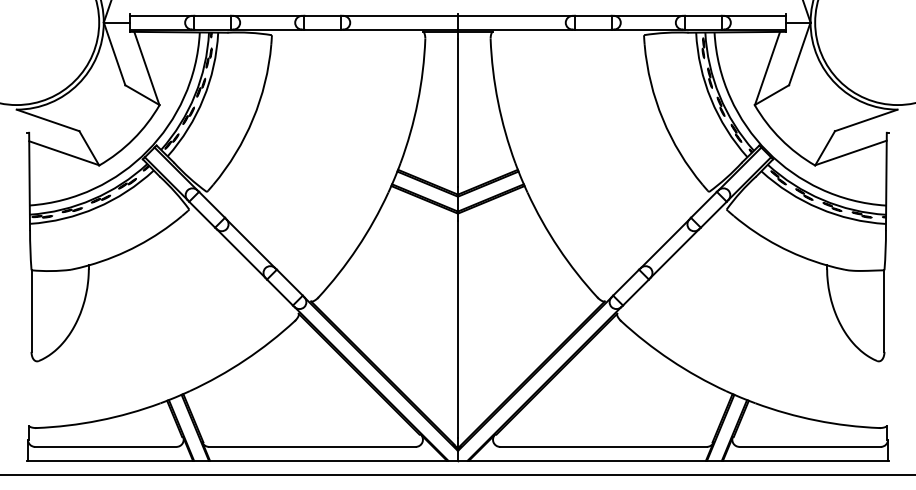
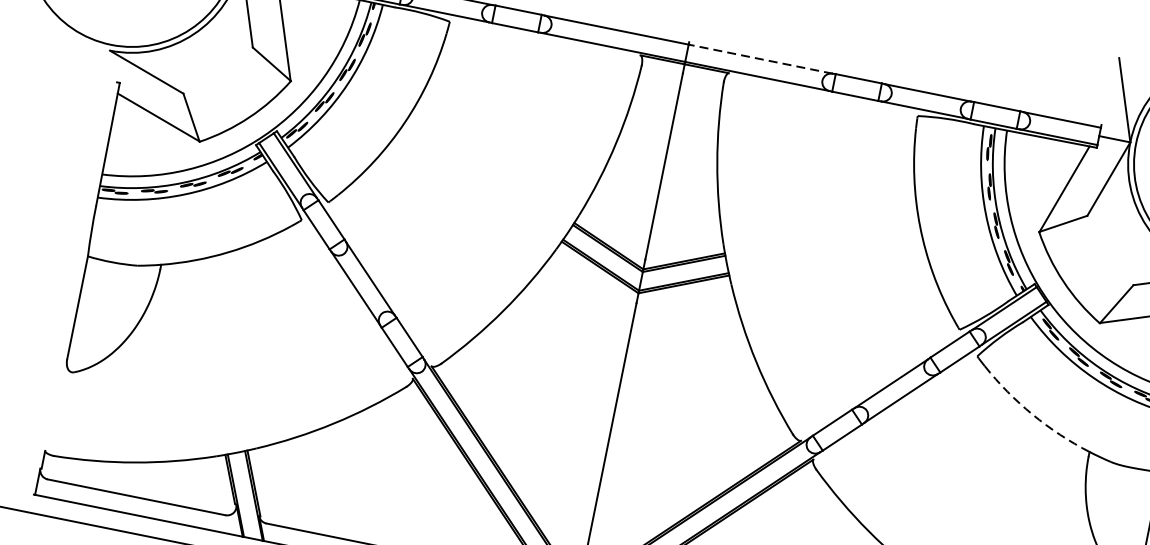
line: (514, 15) -> (759, 58), solid -> dashed
arc: (777, 245) -> (1032, 414), solid -> dashed

